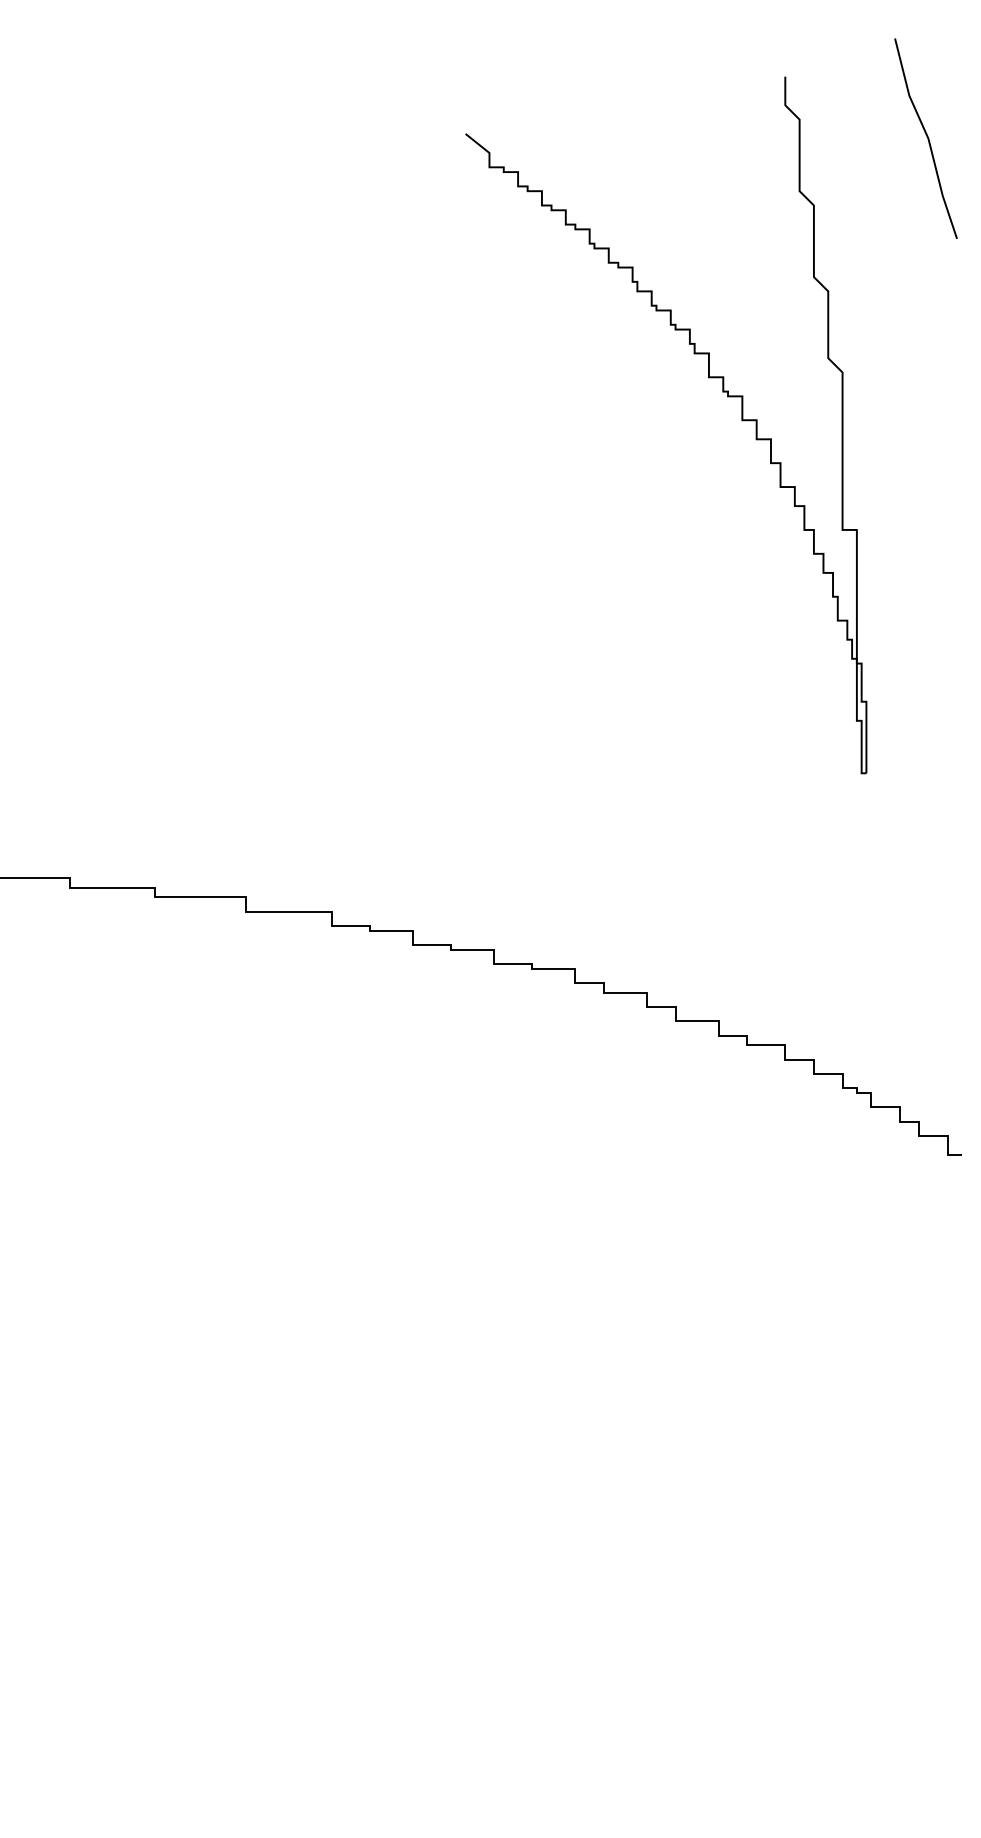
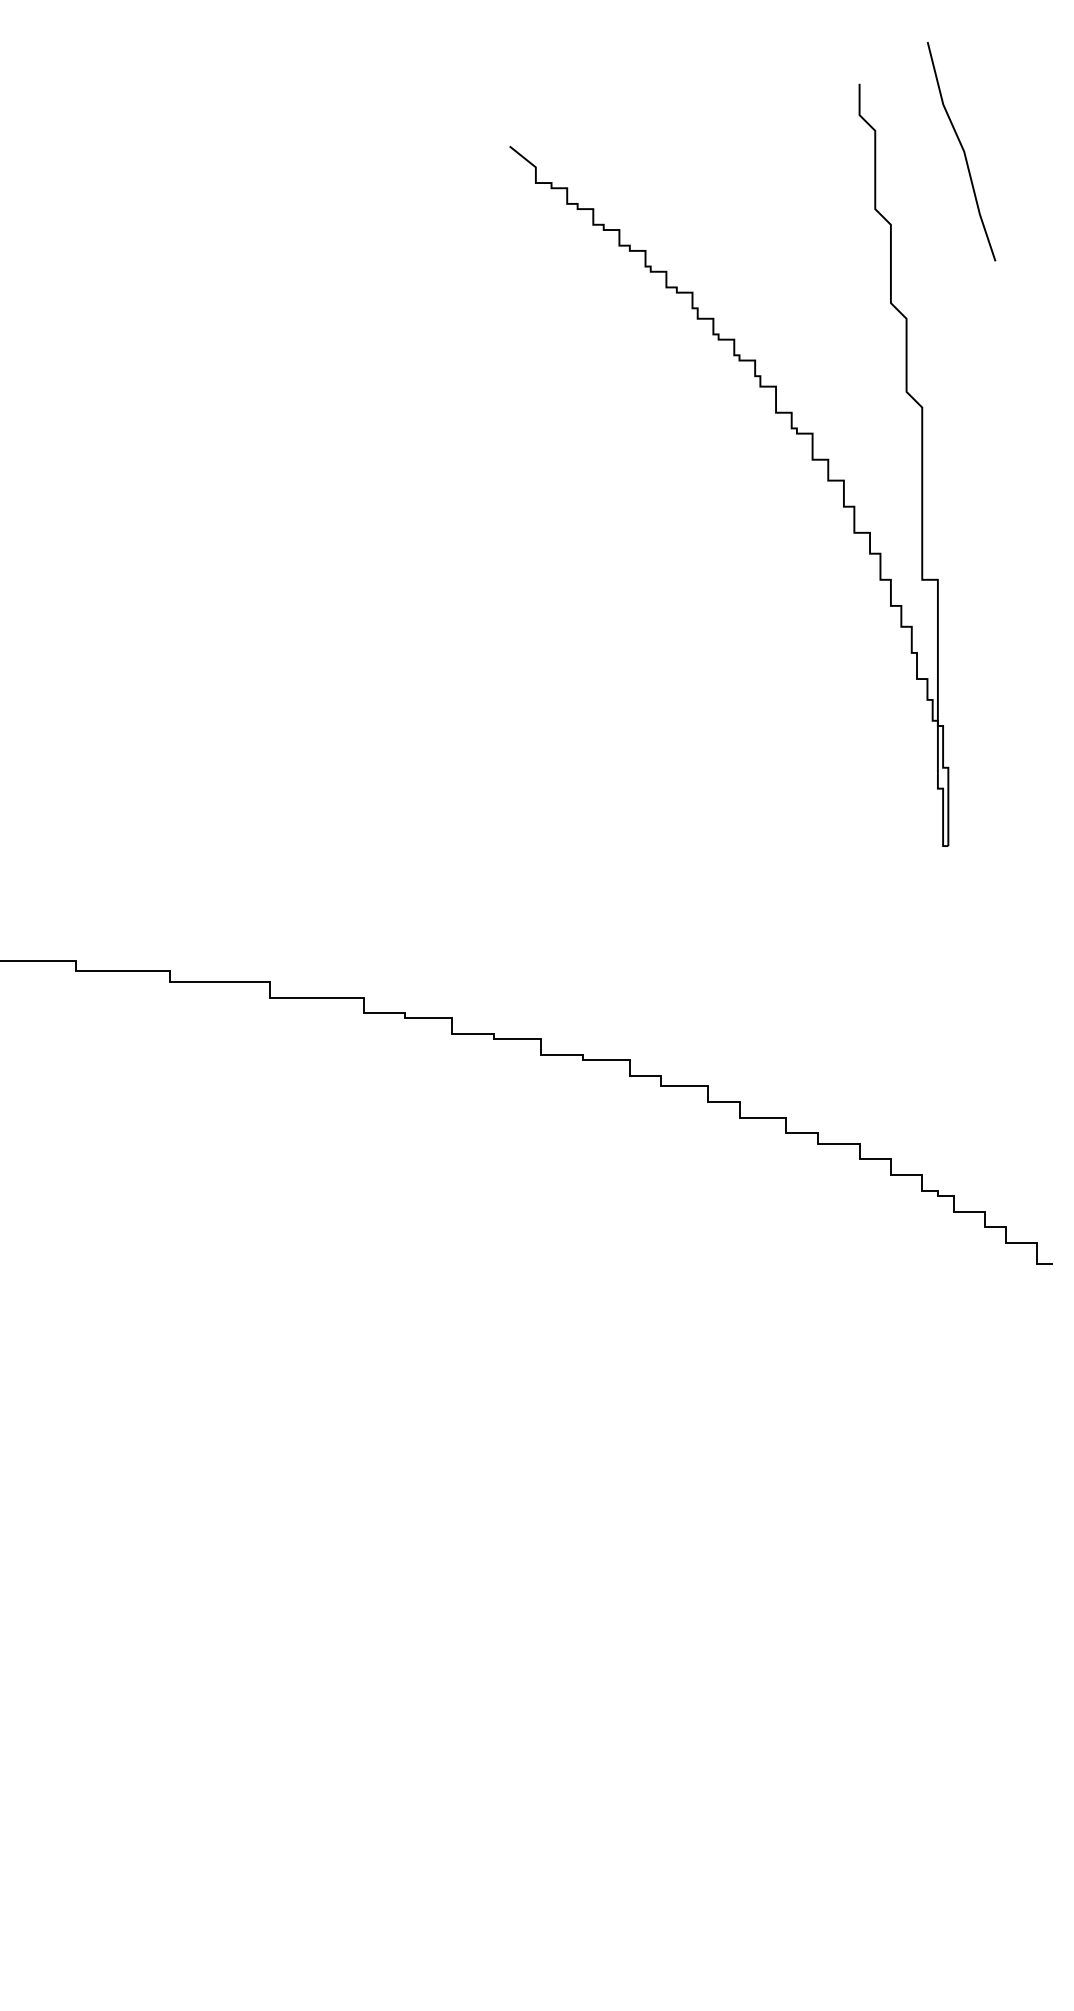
line: (926, 137) -> (962, 150), moved

